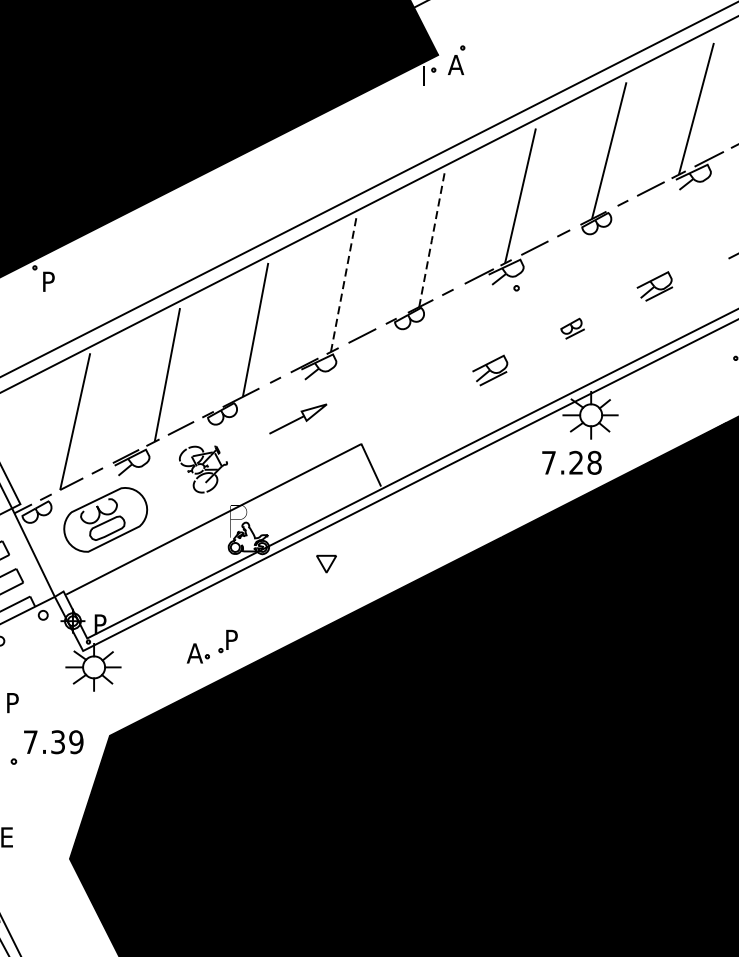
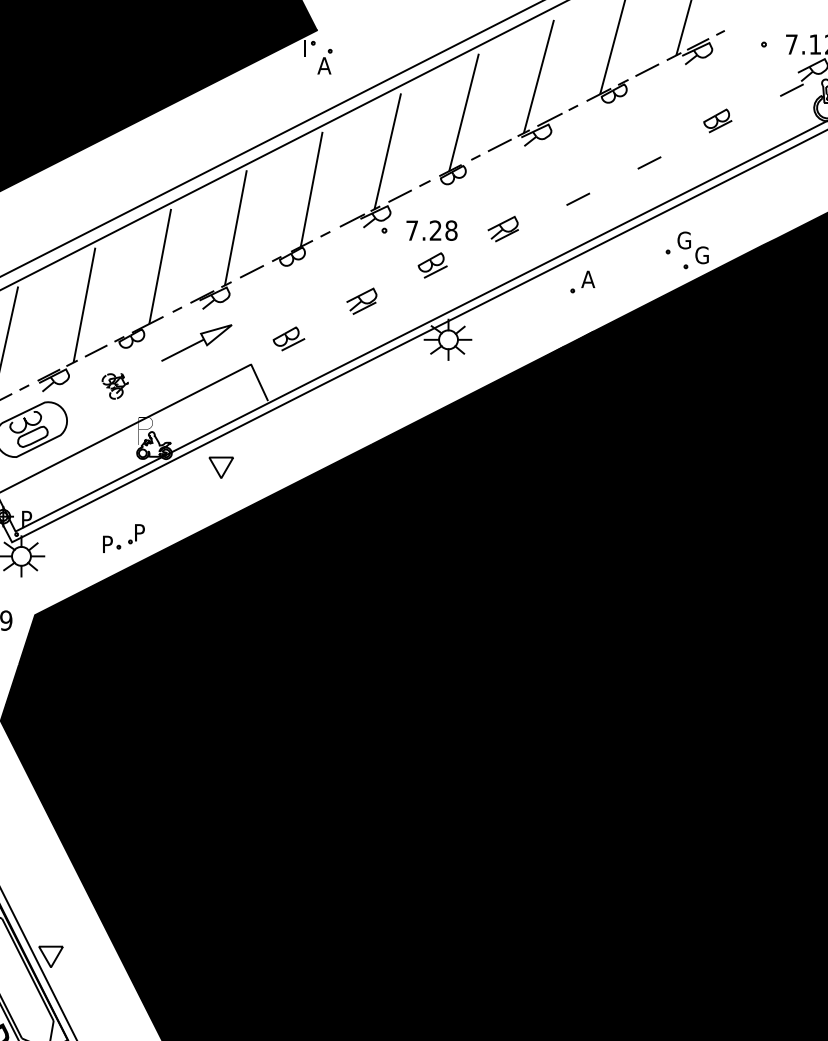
part: (456, 59) -> (324, 61), moved
line: (431, 240) -> (311, 189), dashed -> solid
line: (343, 284) -> (235, 227), dashed -> solid
part: (572, 328) -> (432, 265), size x1.43
part: (404, 413) -> (288, 338), added
part: (297, 418) -> (196, 342), size x1.43
text: (571, 462) -> (431, 230), moved
part: (202, 469) -> (114, 386), size x0.62
part: (325, 563) -> (220, 467), size x1.43
text: (195, 652) -> (108, 543), A -> P

